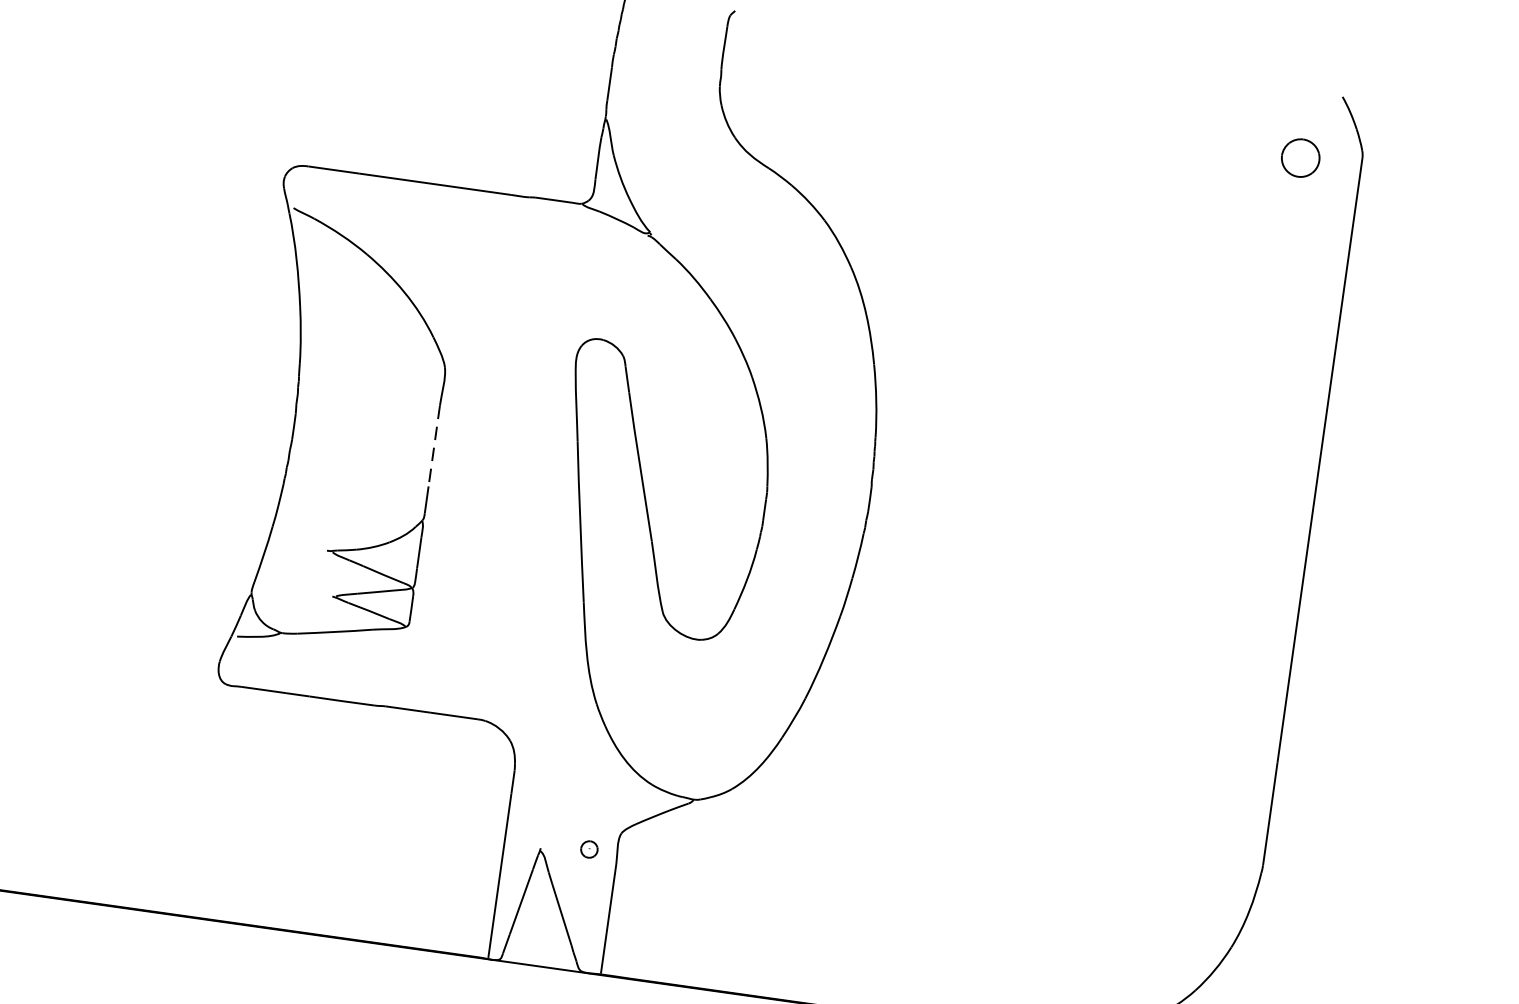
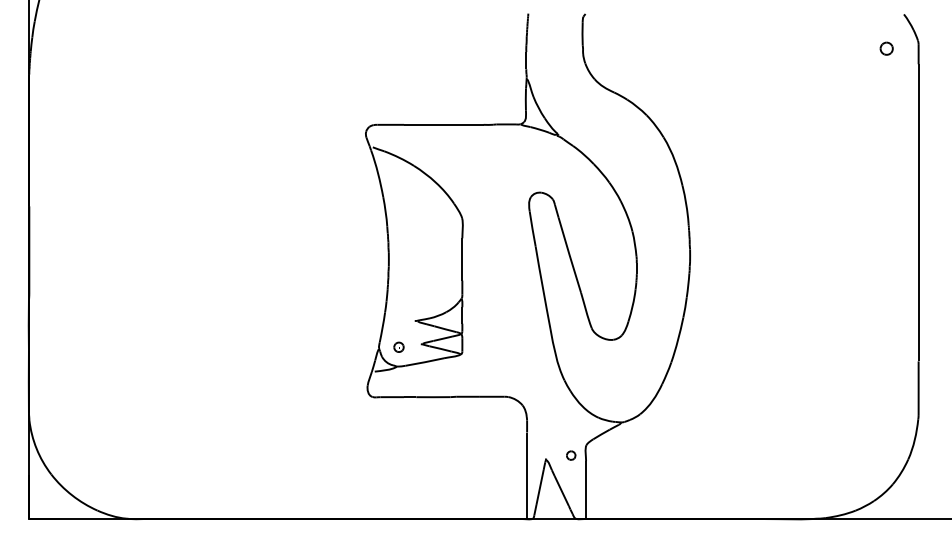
part: (1300, 157) -> (886, 48), size x0.62
line: (434, 446) -> (462, 259), dashed -> solid
part: (289, 594) -> (398, 346), added

